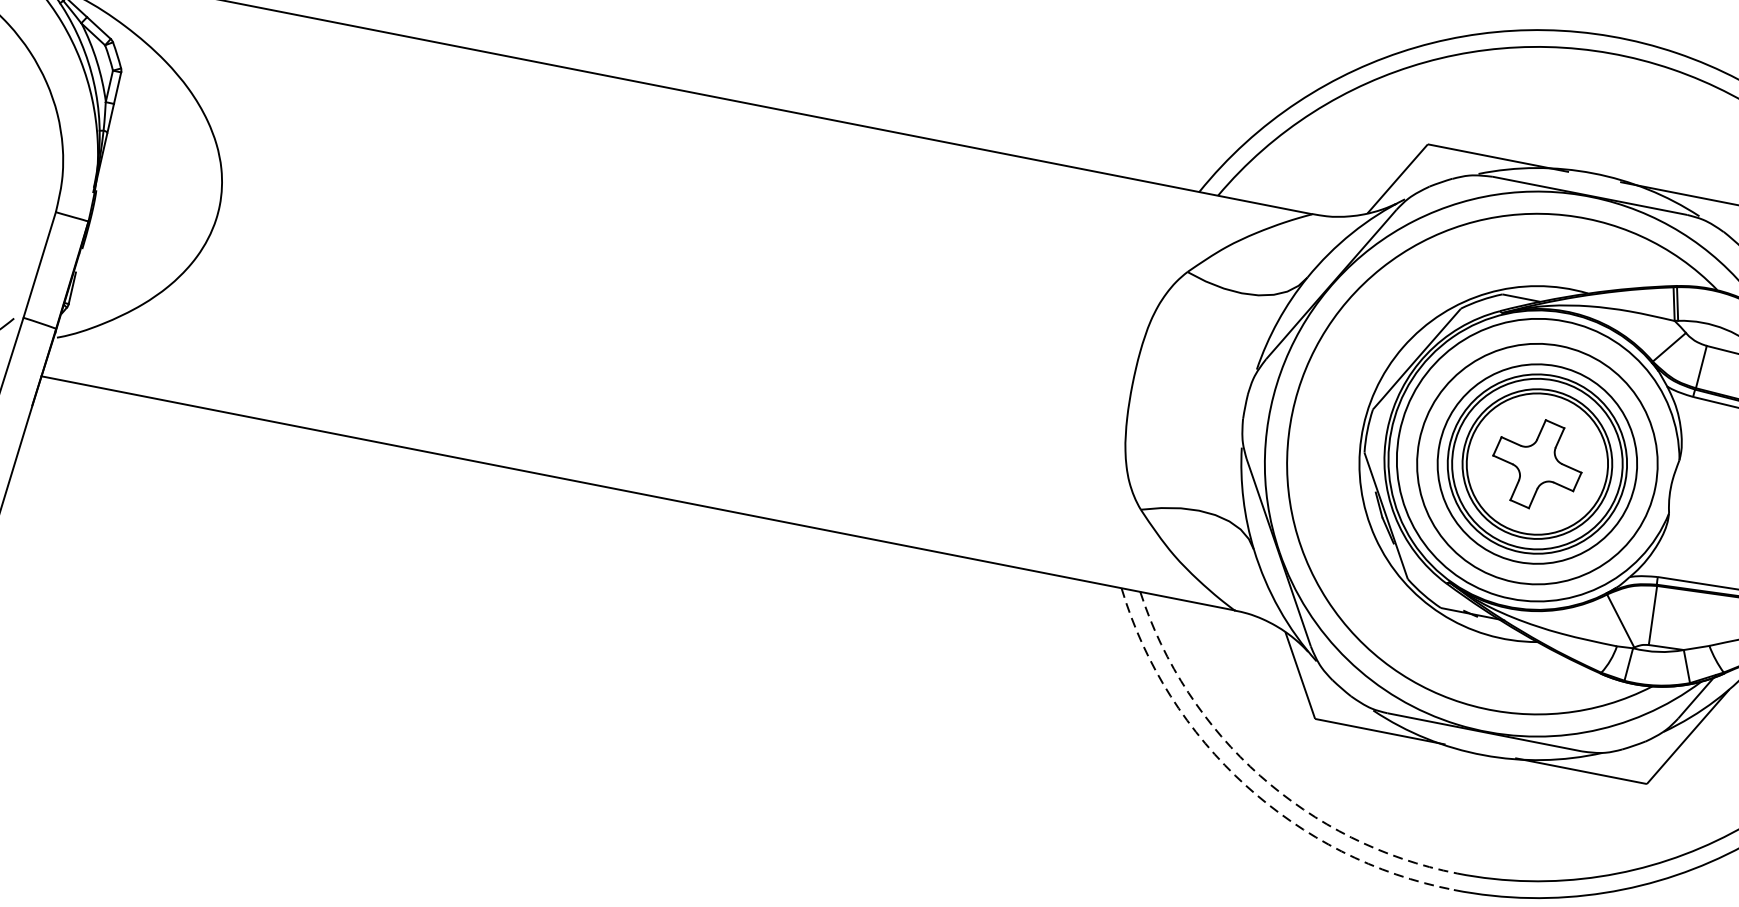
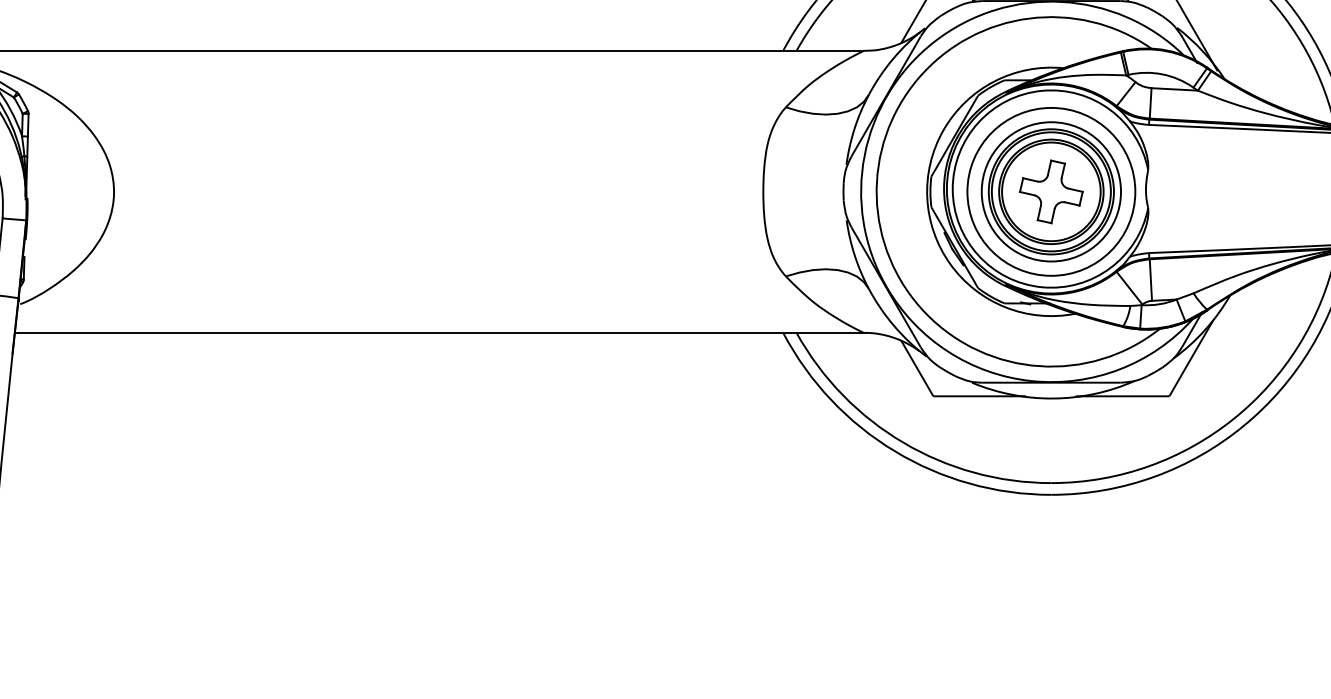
arc: (1260, 775) -> (903, 442), dashed -> solid
arc: (1245, 785) -> (894, 451), dashed -> solid

